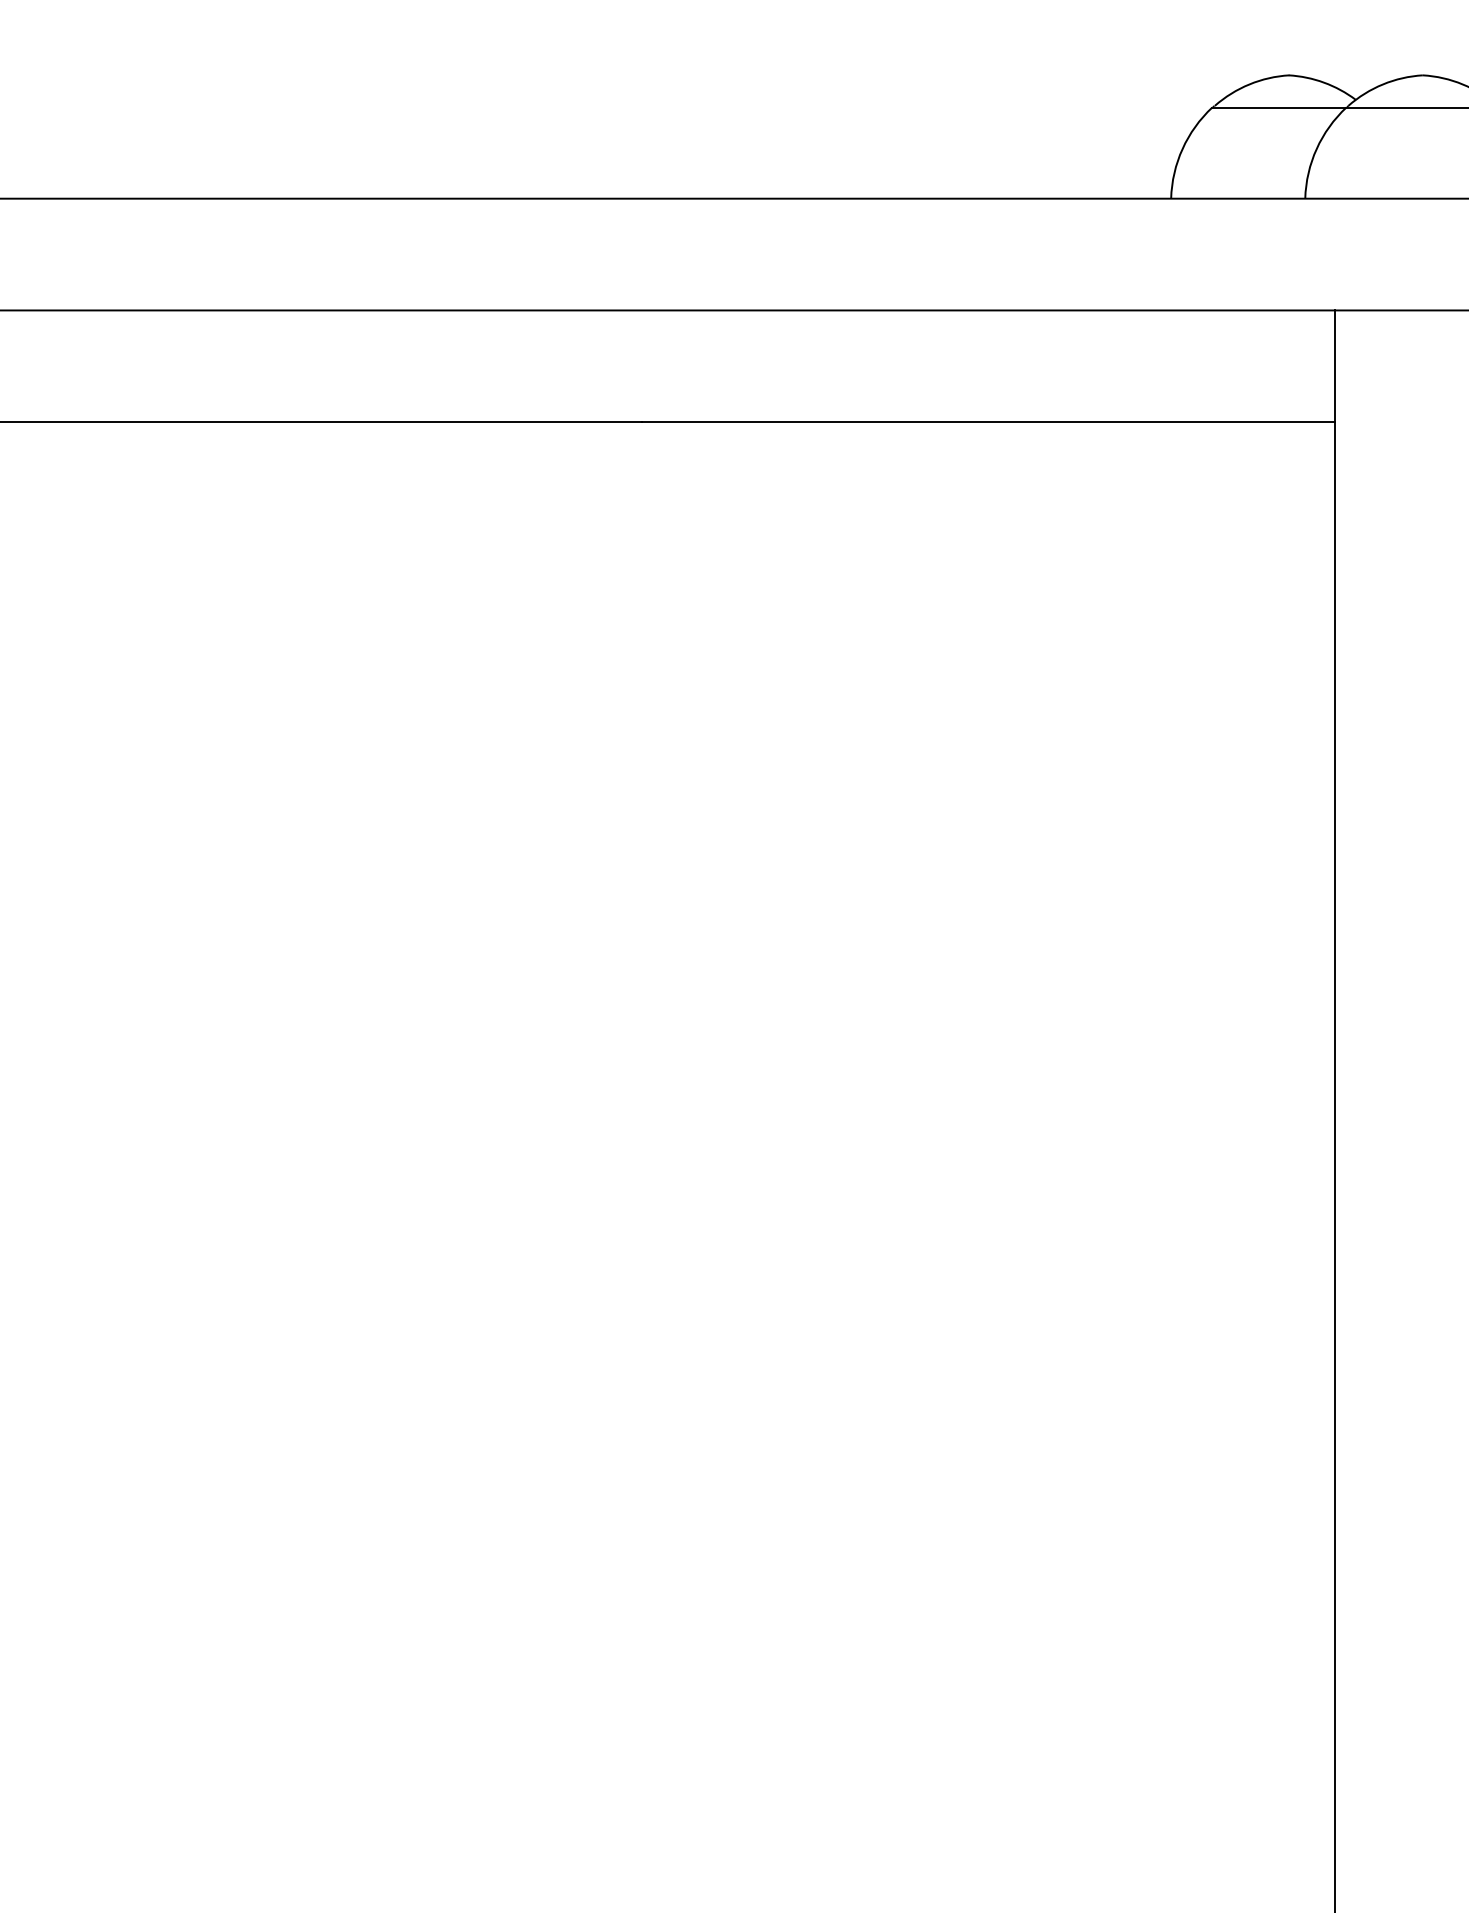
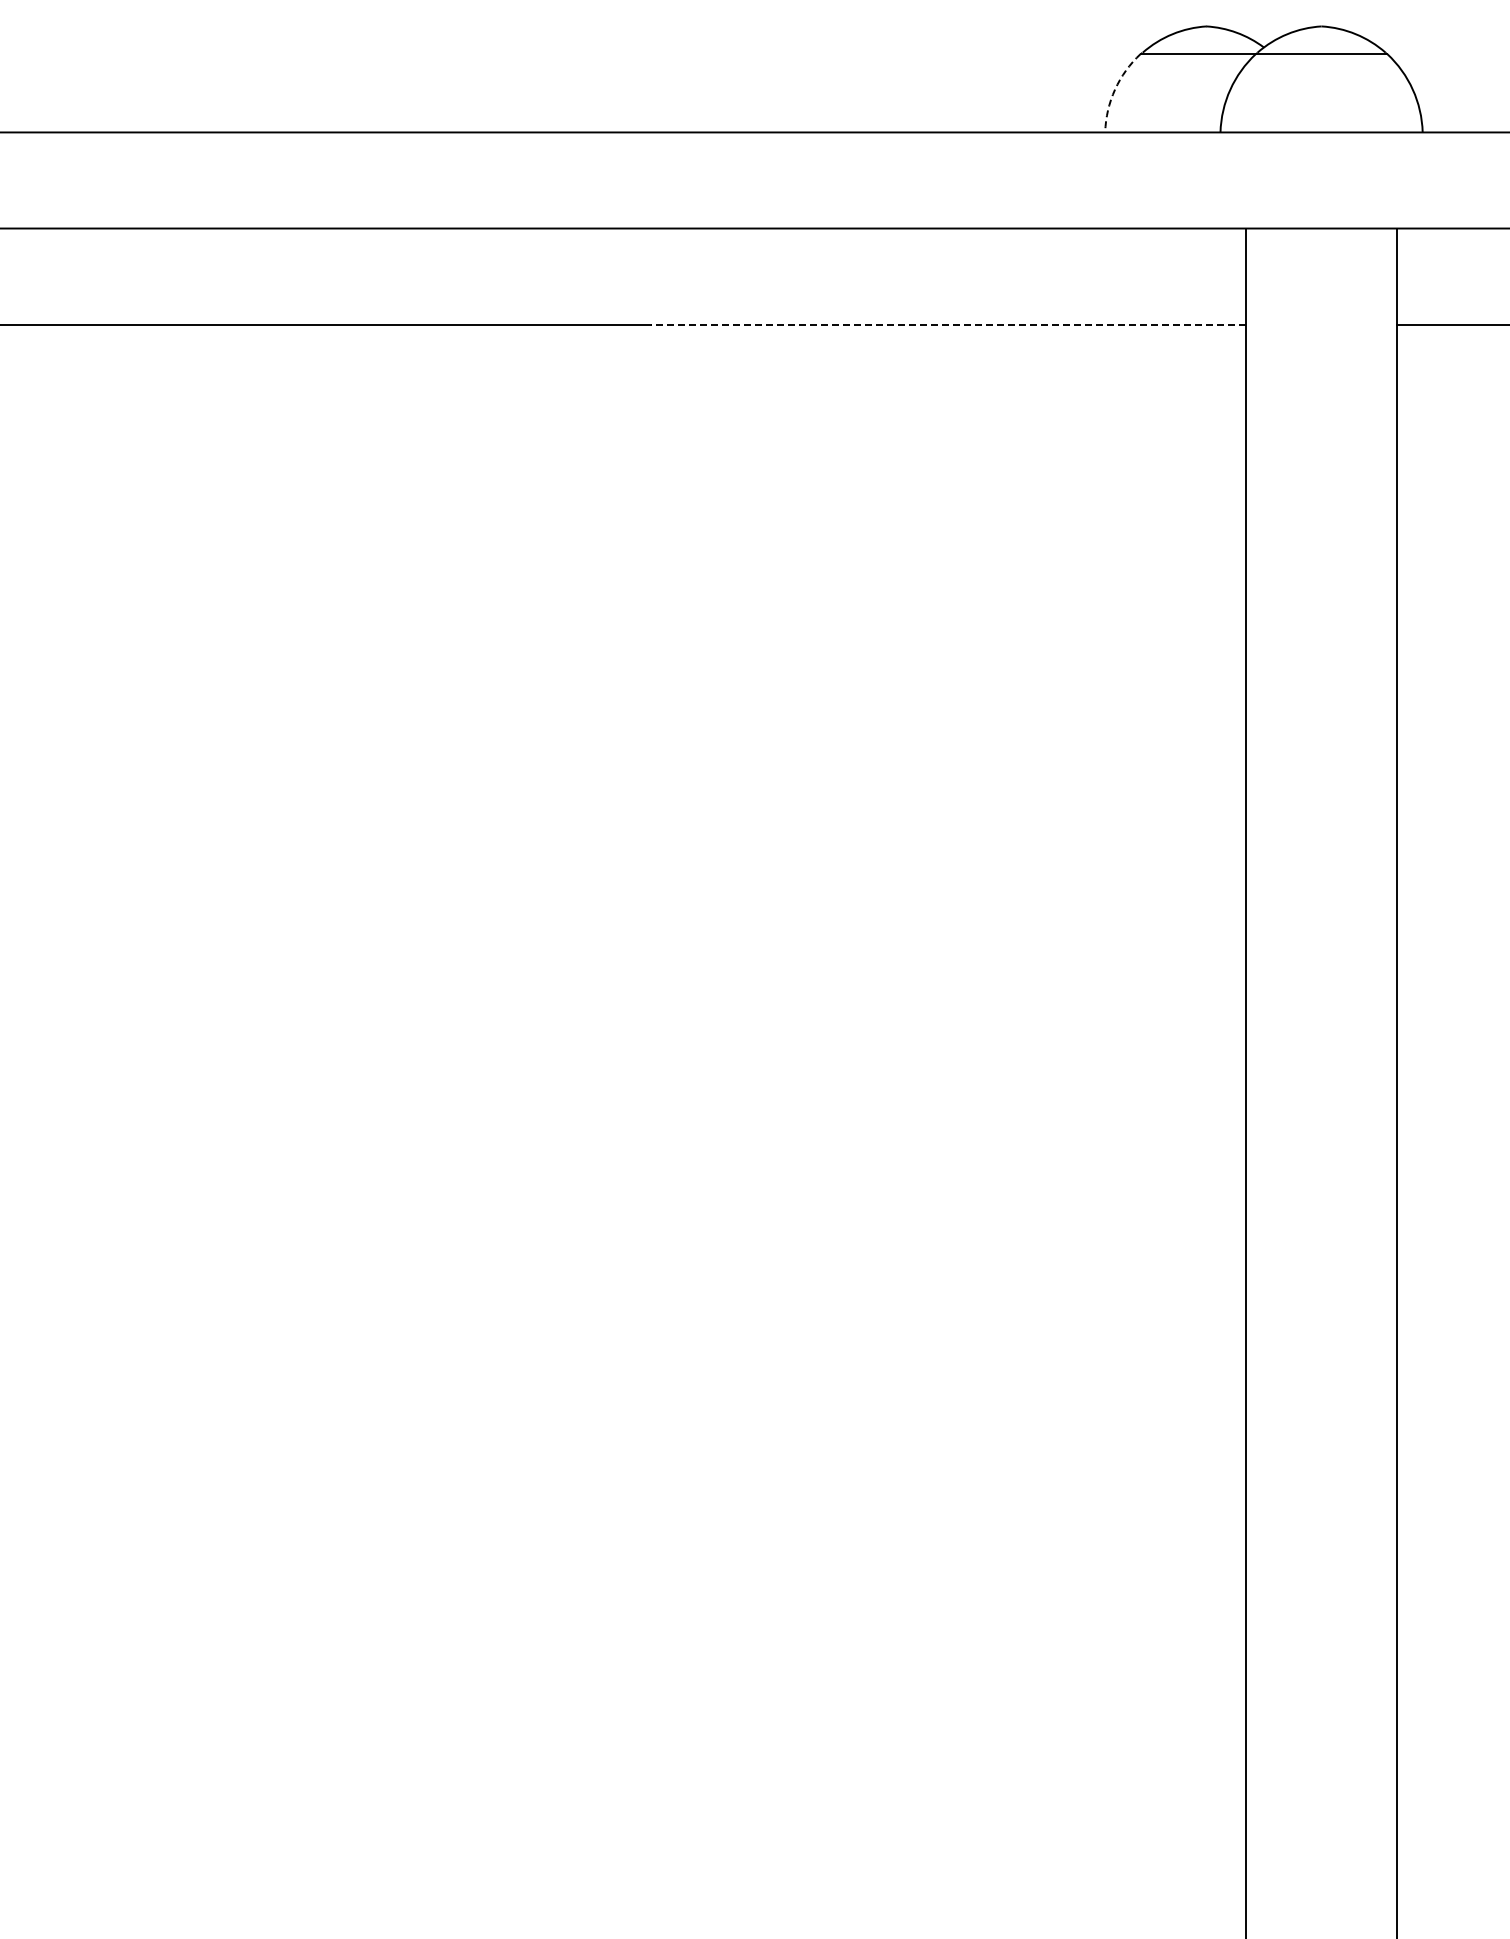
arc: (1183, 148) -> (1115, 89), solid -> dashed
line: (988, 422) -> (948, 324), solid -> dashed

